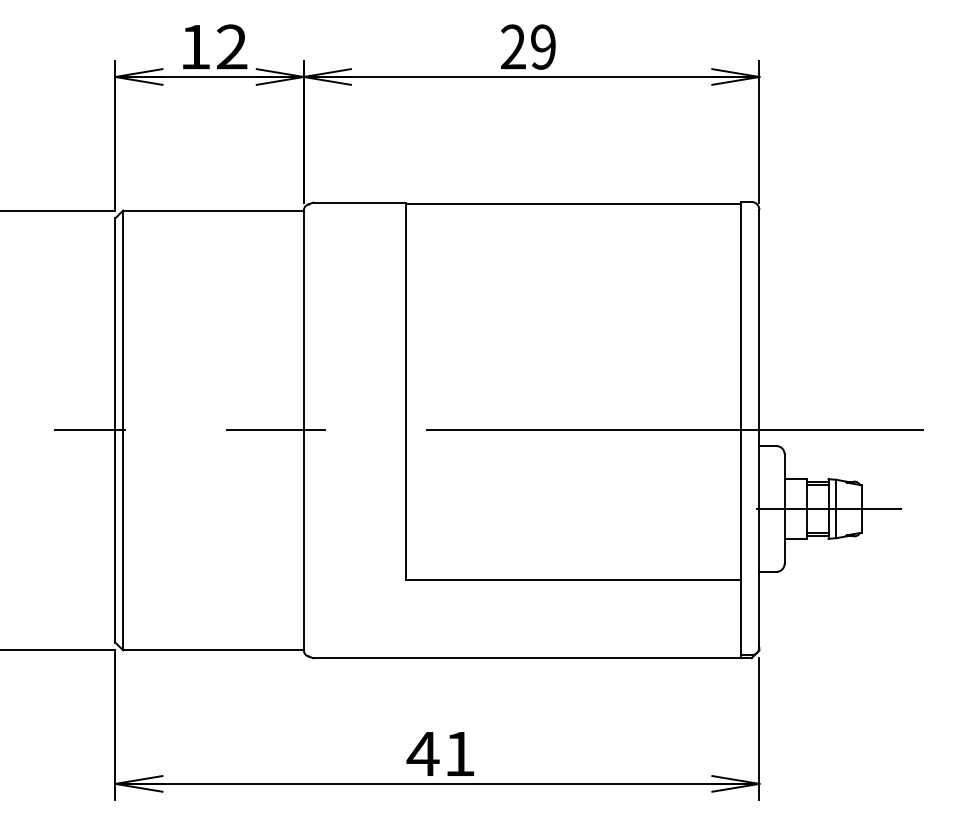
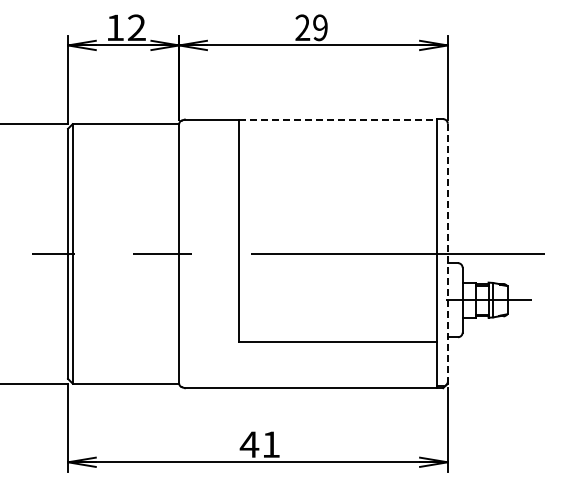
line: (574, 204) -> (338, 120), solid -> dashed
line: (758, 429) -> (447, 253), solid -> dashed

